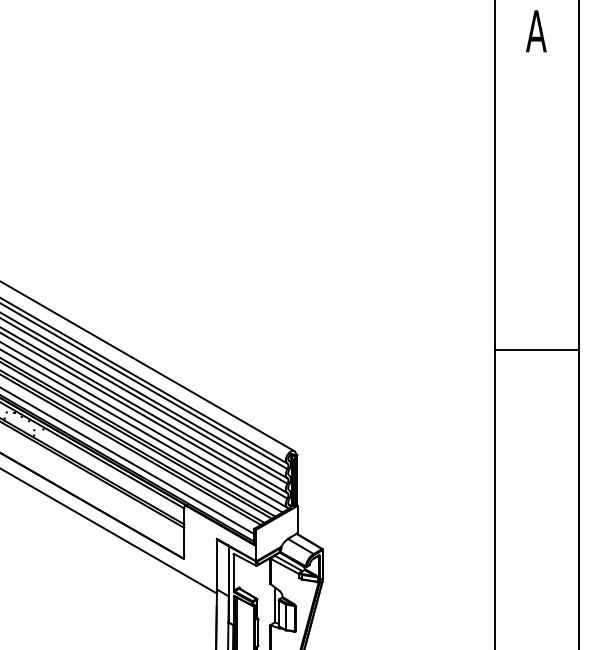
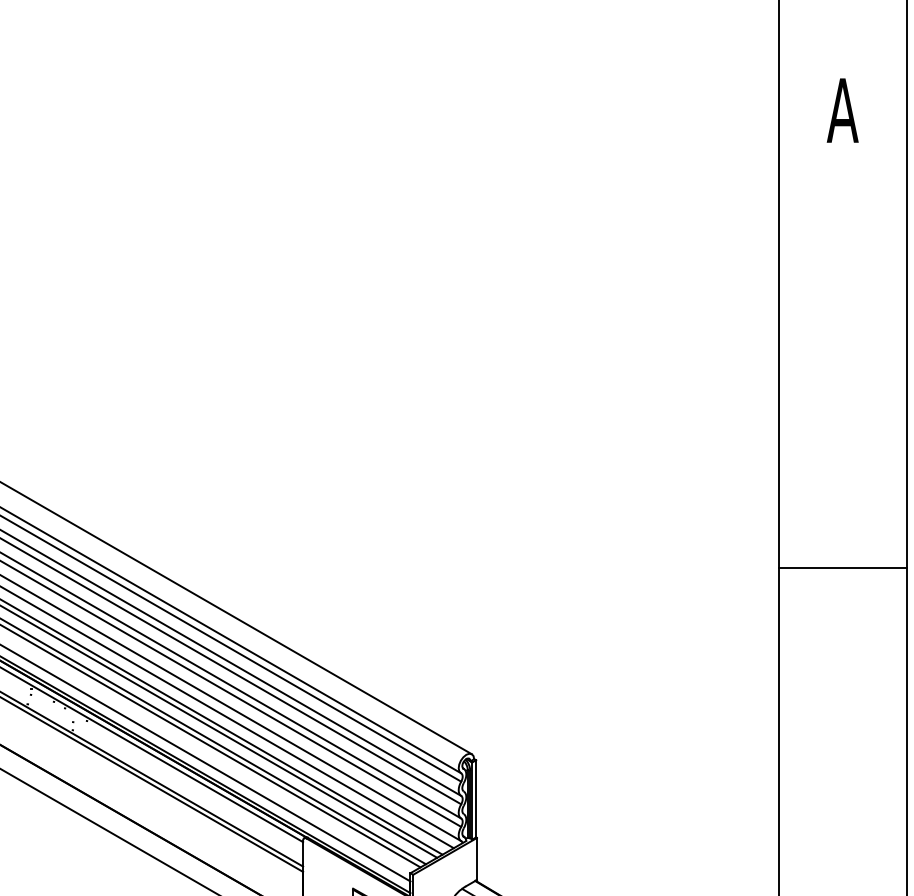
line: (536, 349) -> (842, 567), moved

